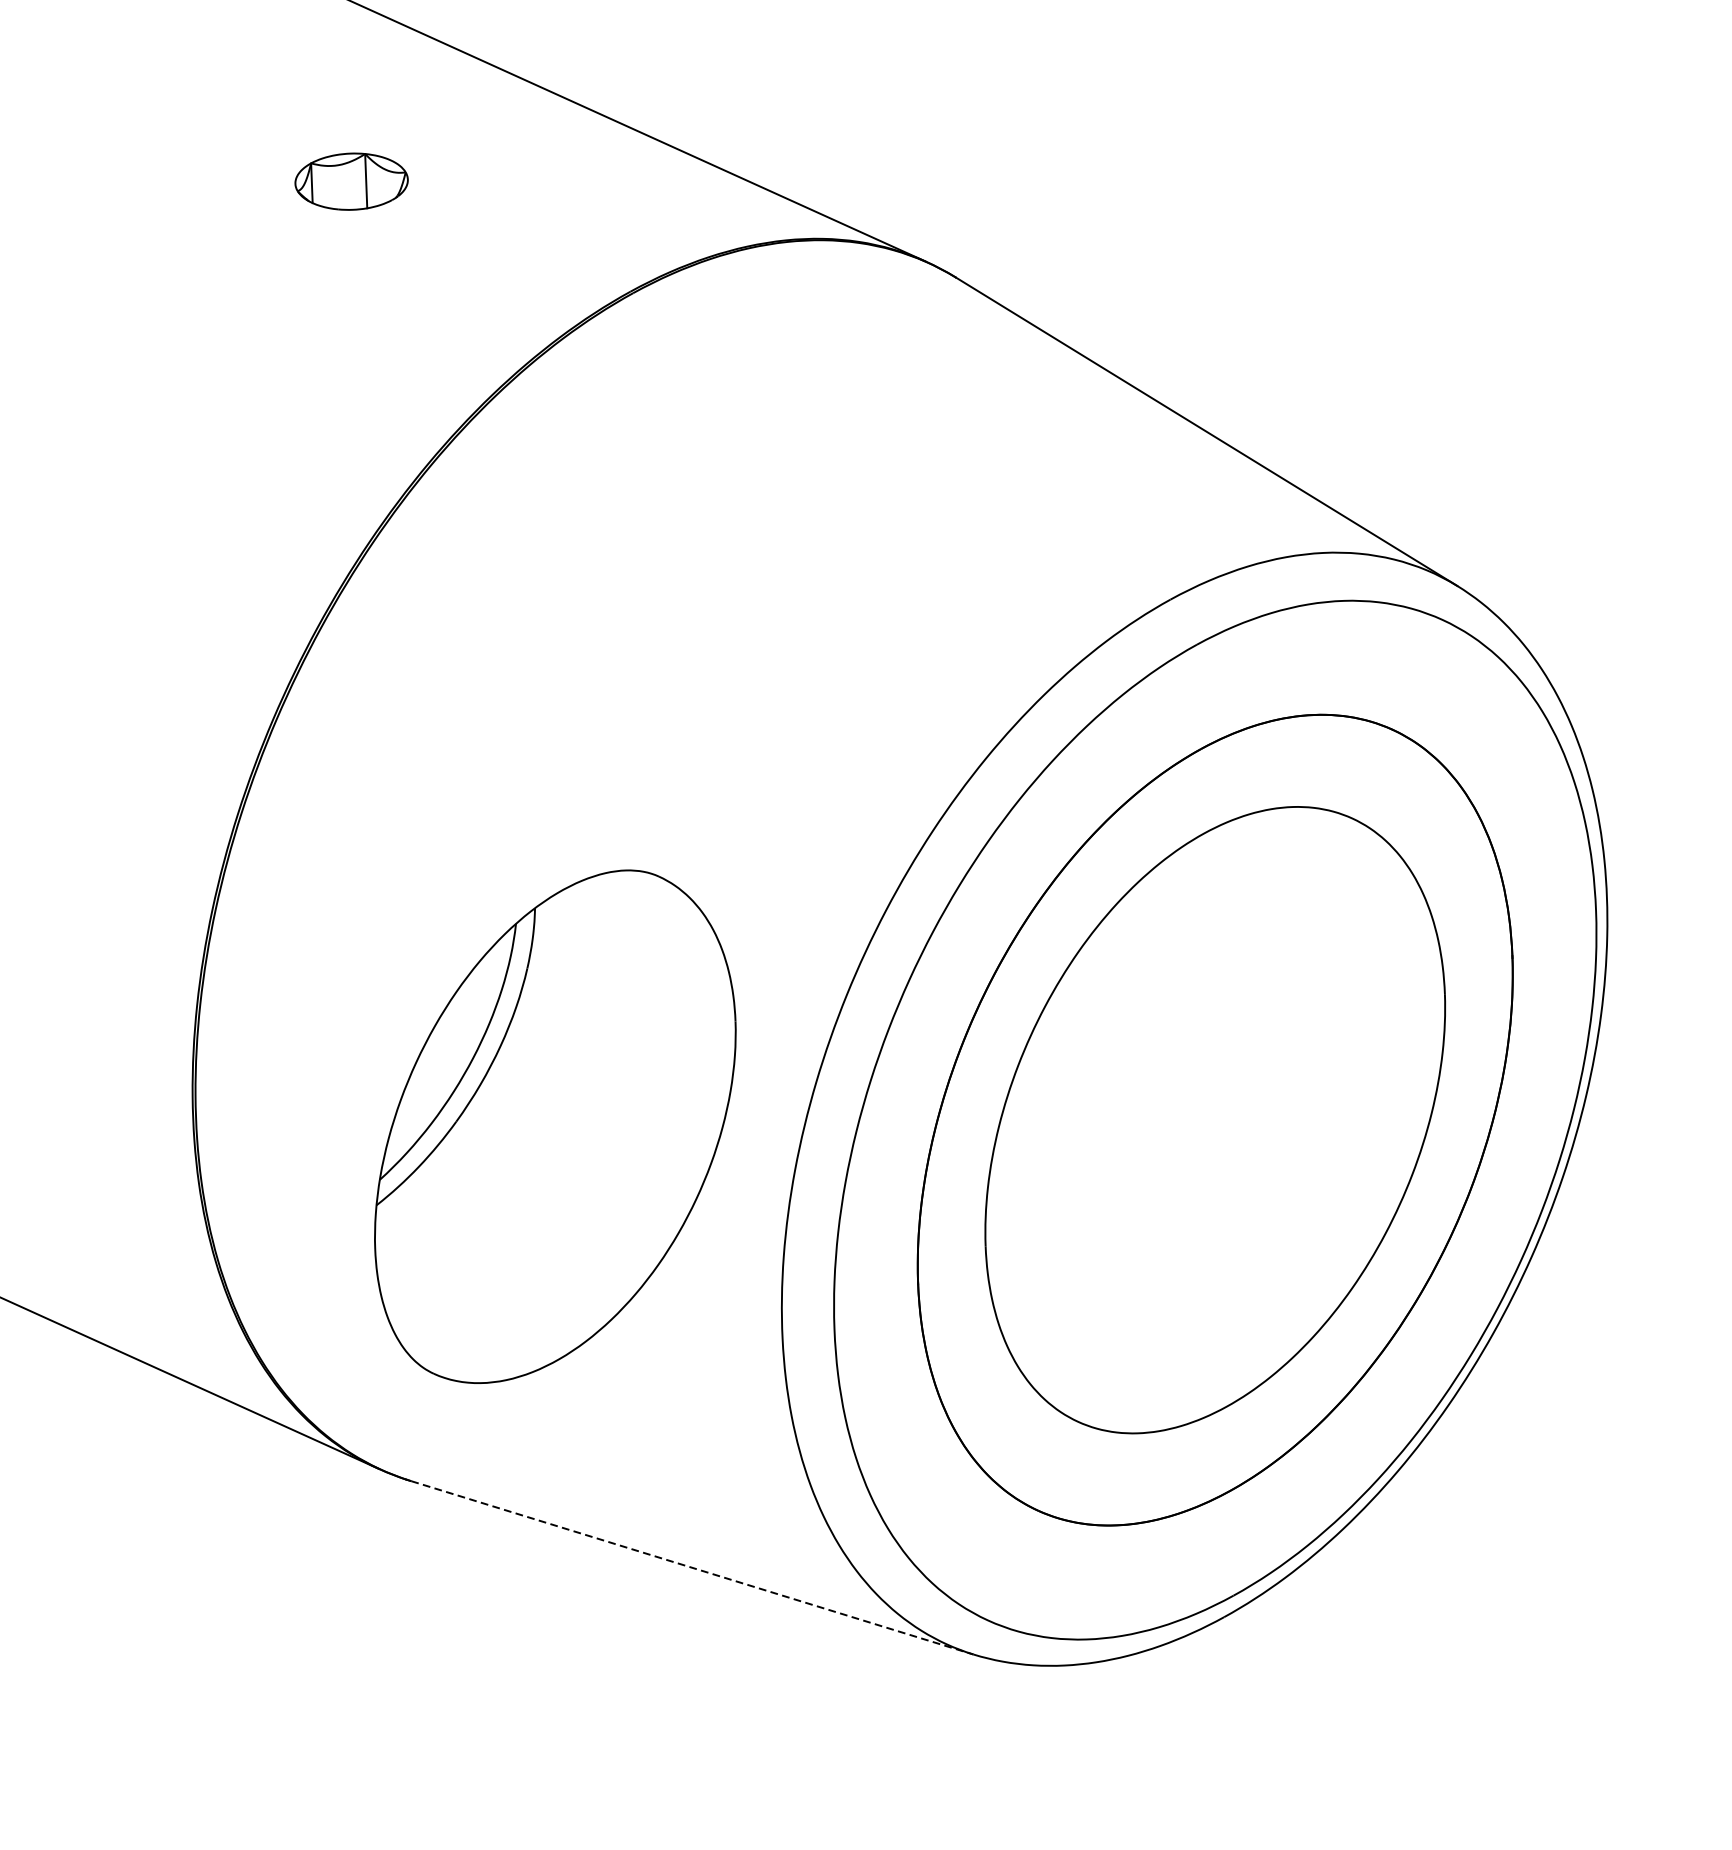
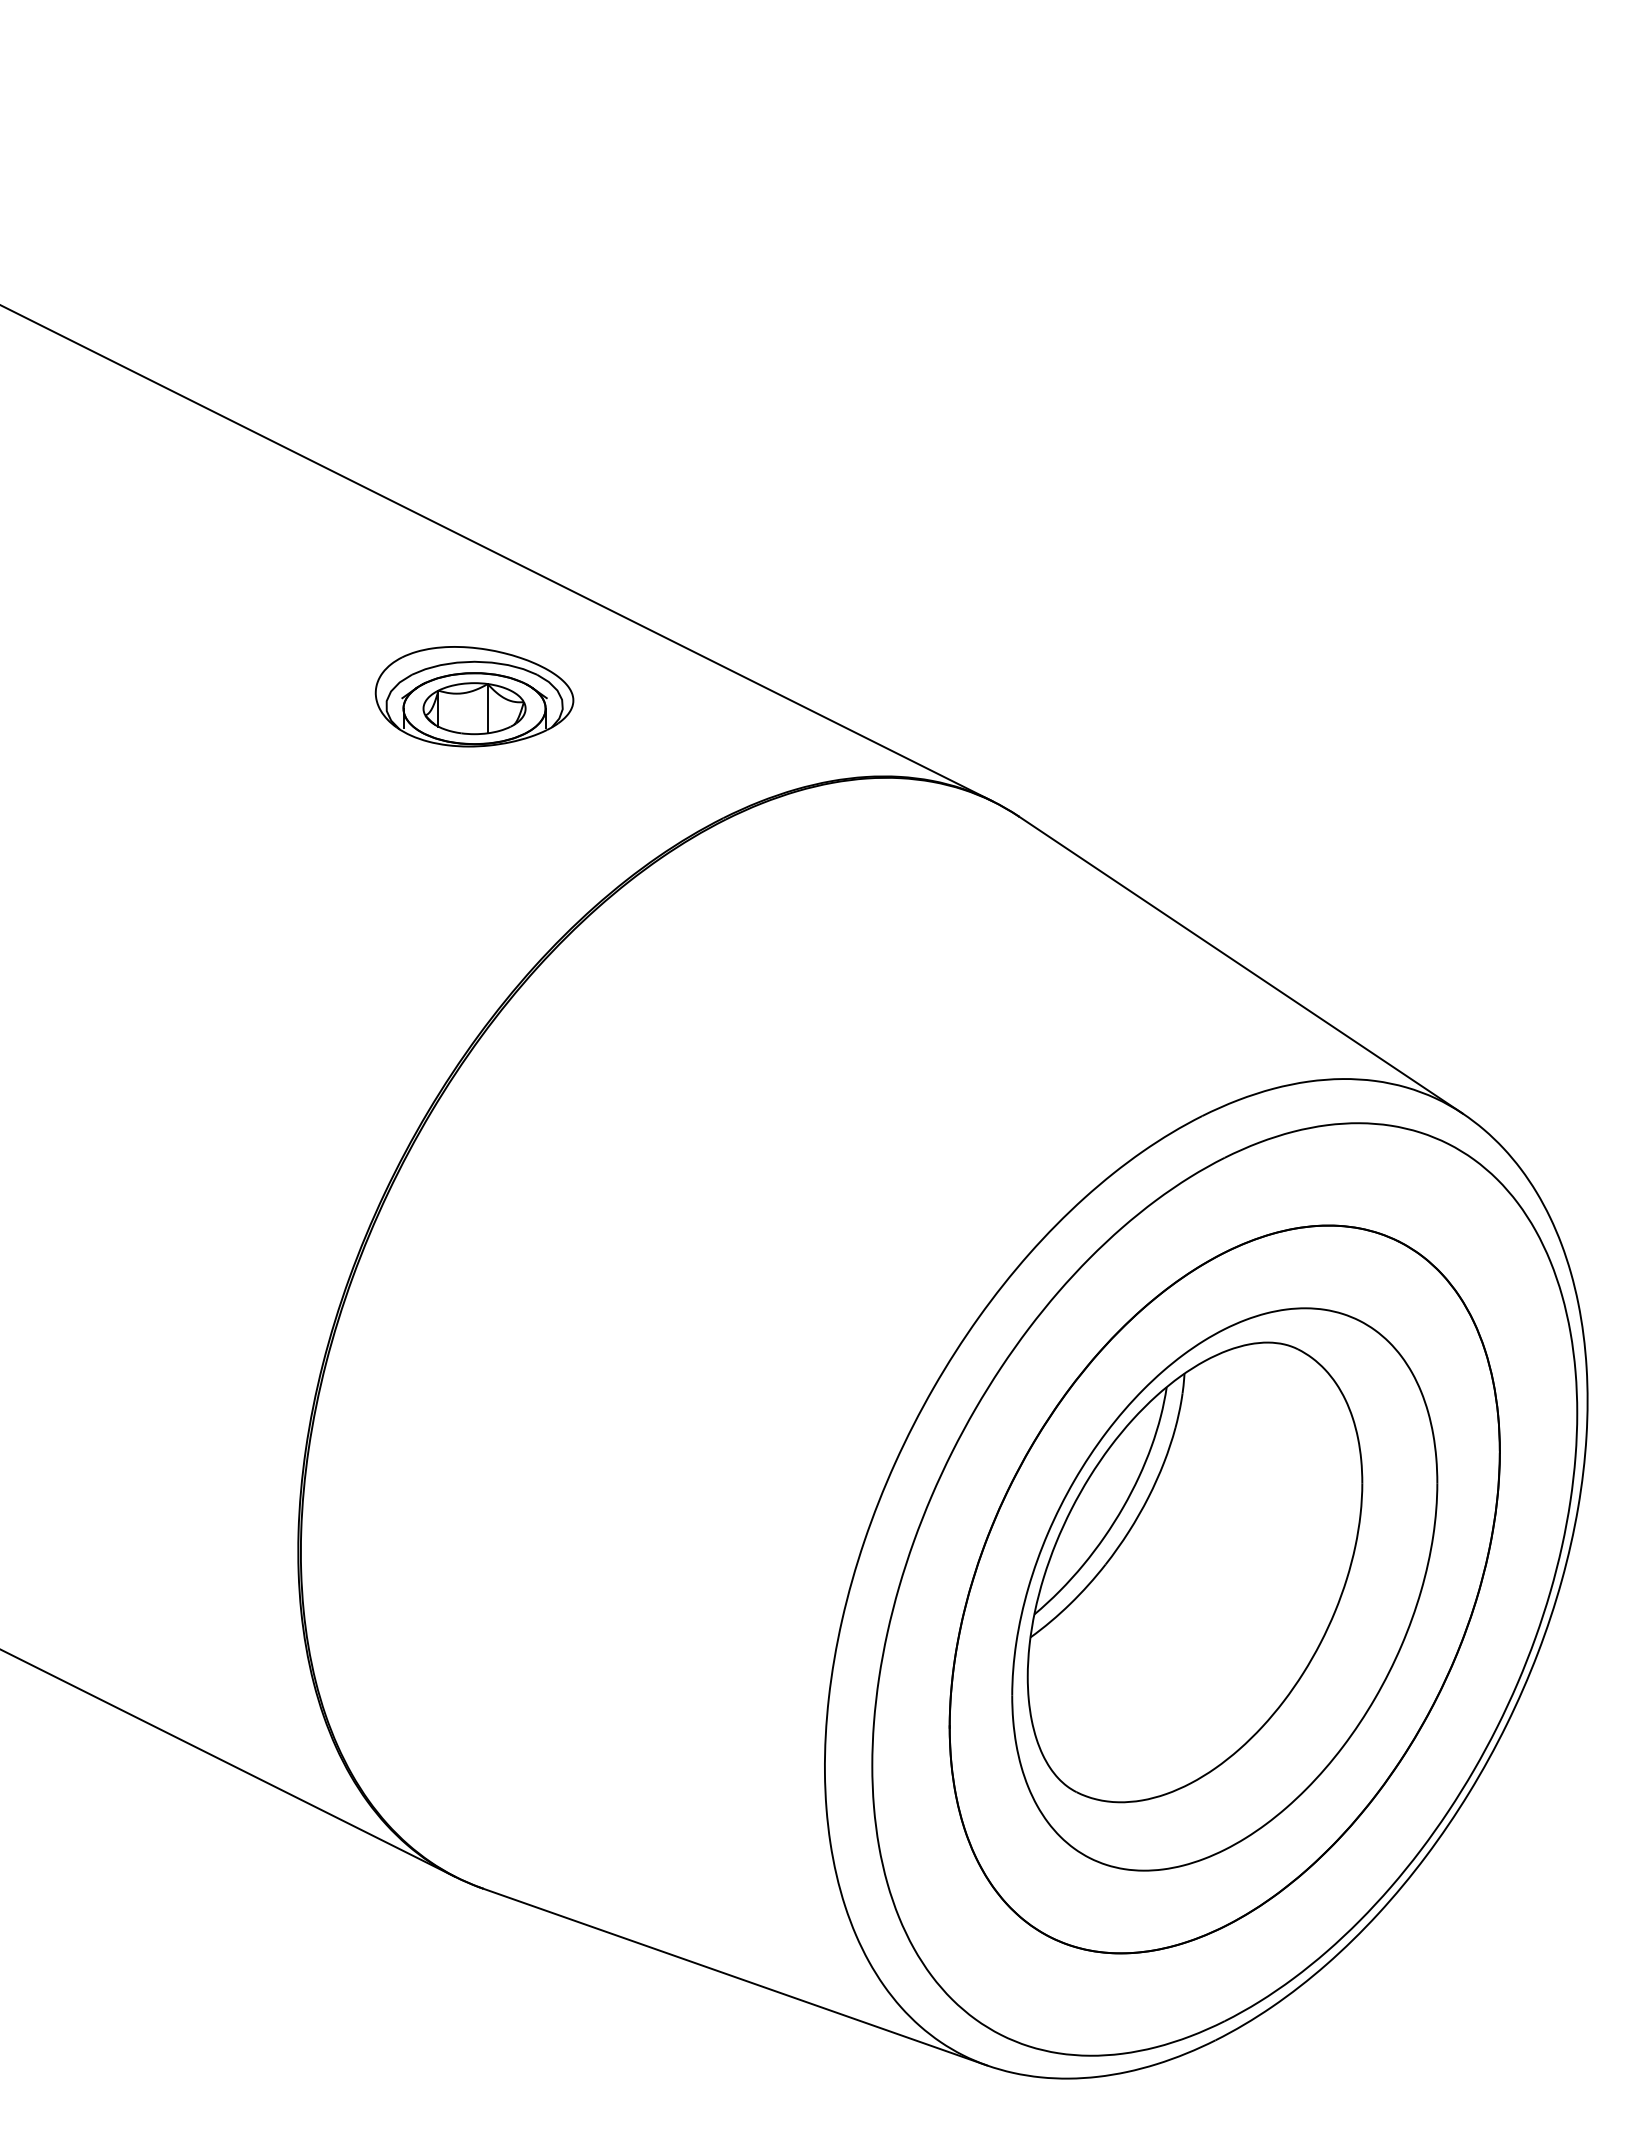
part: (351, 168) -> (474, 696), added
part: (554, 1126) -> (1194, 1572), moved
line: (692, 1568) -> (735, 1977), dashed -> solid

